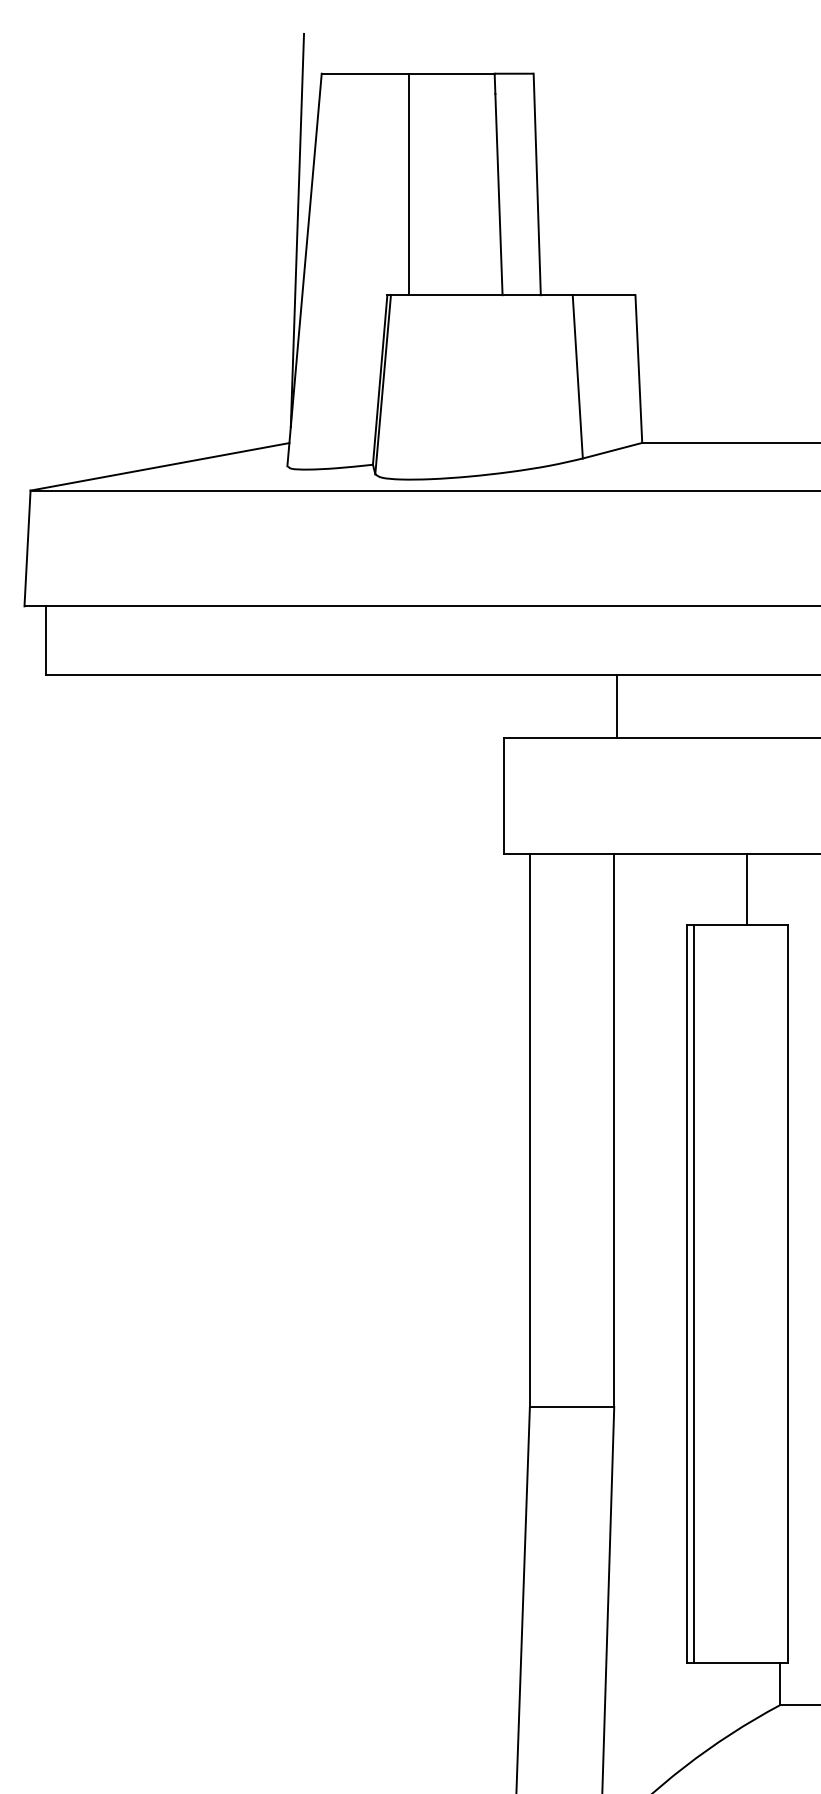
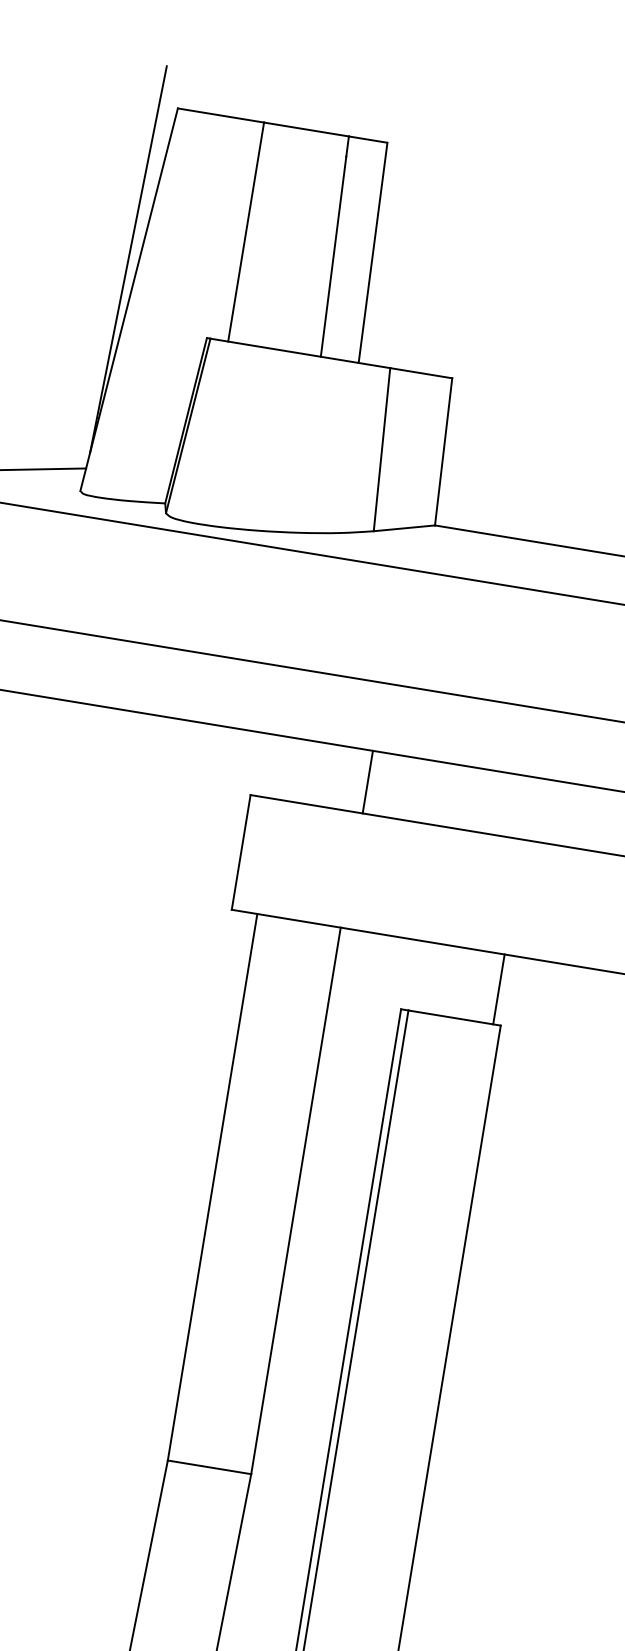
line: (747, 889) -> (499, 989), moved

